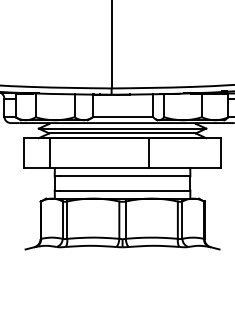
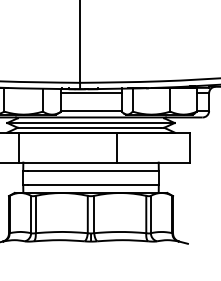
line: (122, 98) -> (90, 92), added

